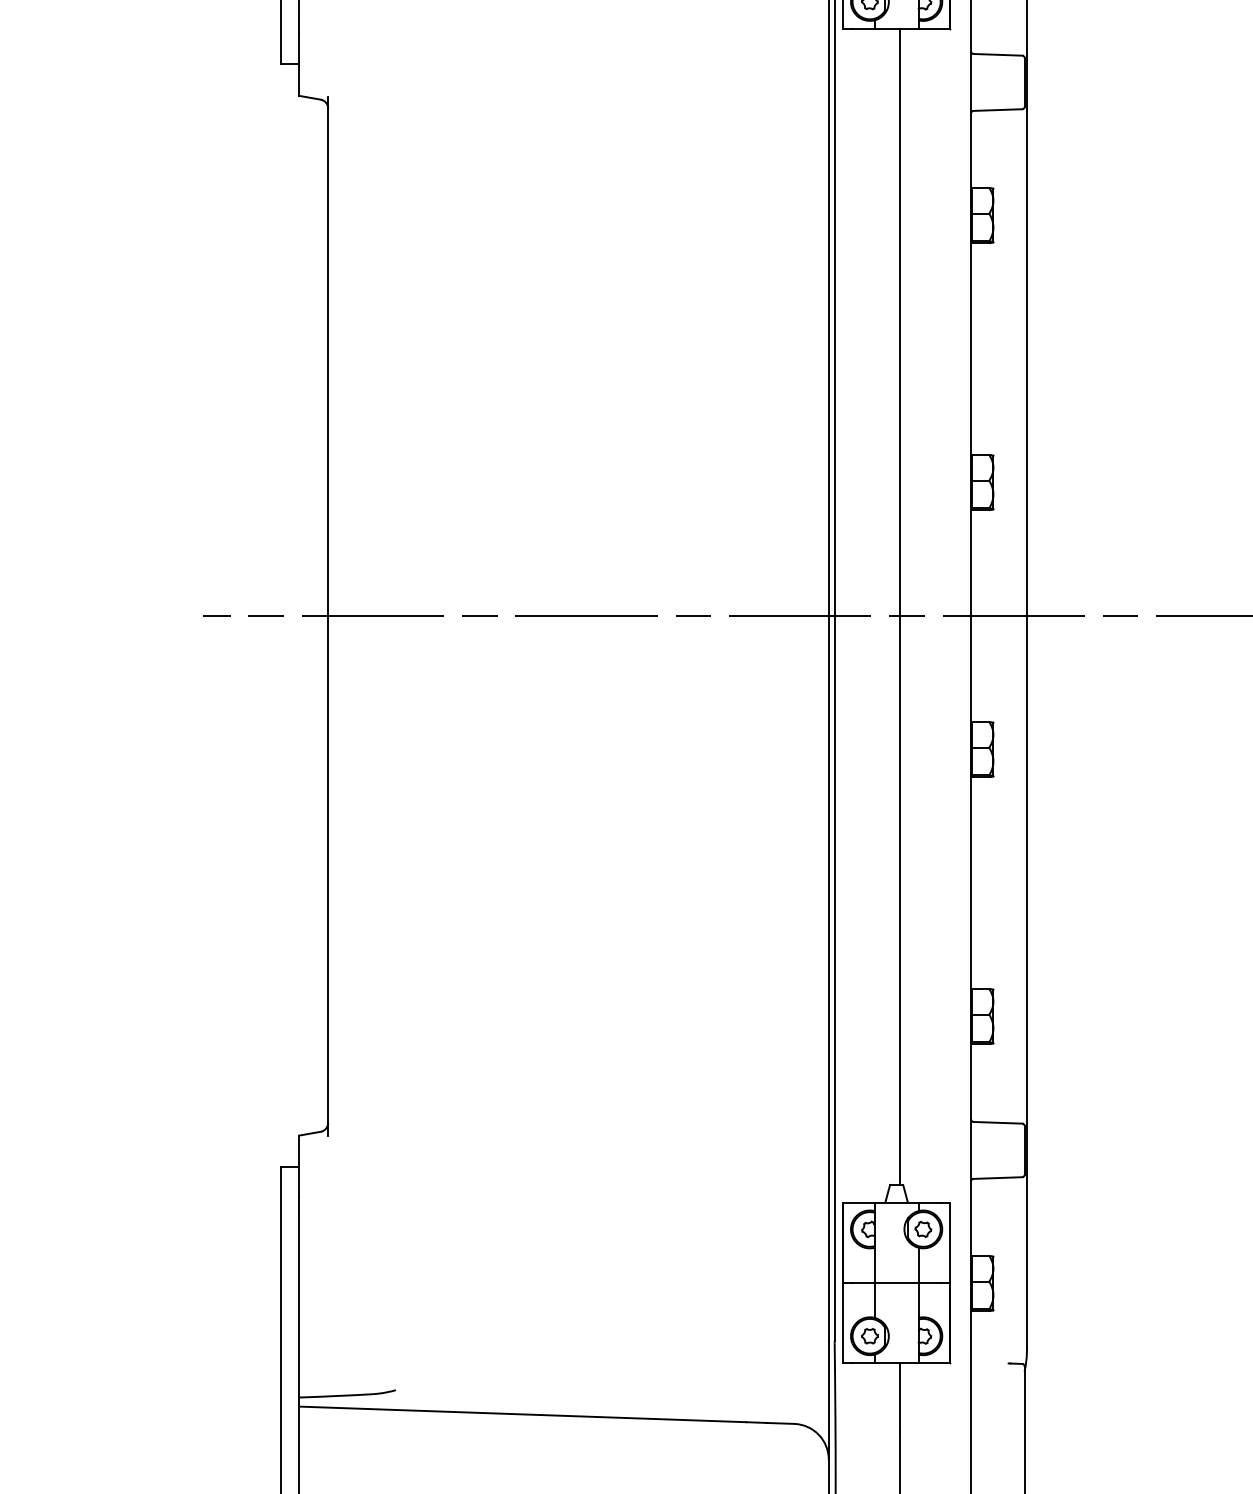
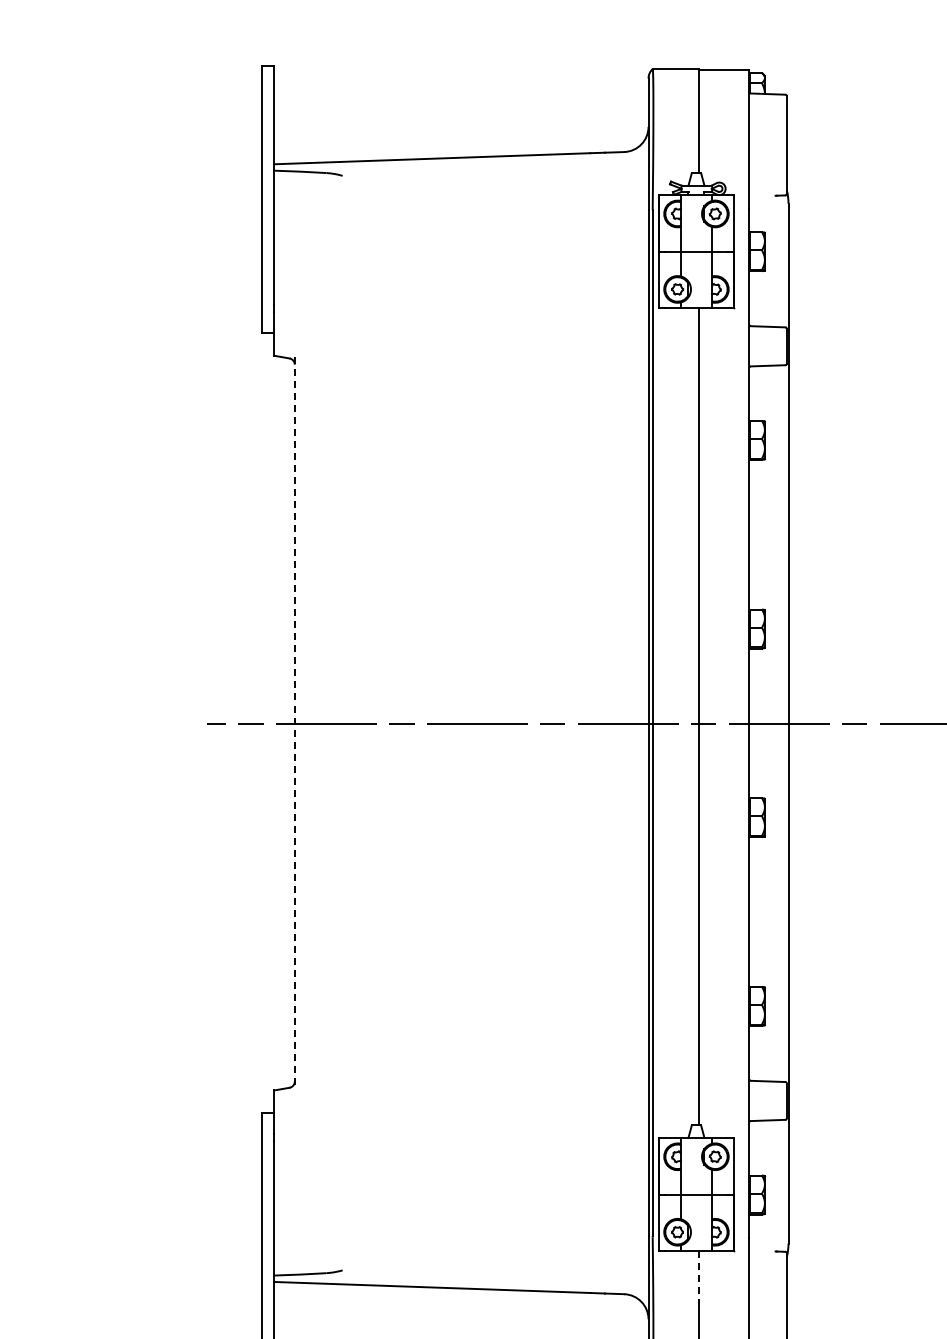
line: (327, 617) -> (294, 724), solid -> dashed
line: (899, 1398) -> (698, 1276), solid -> dashed

